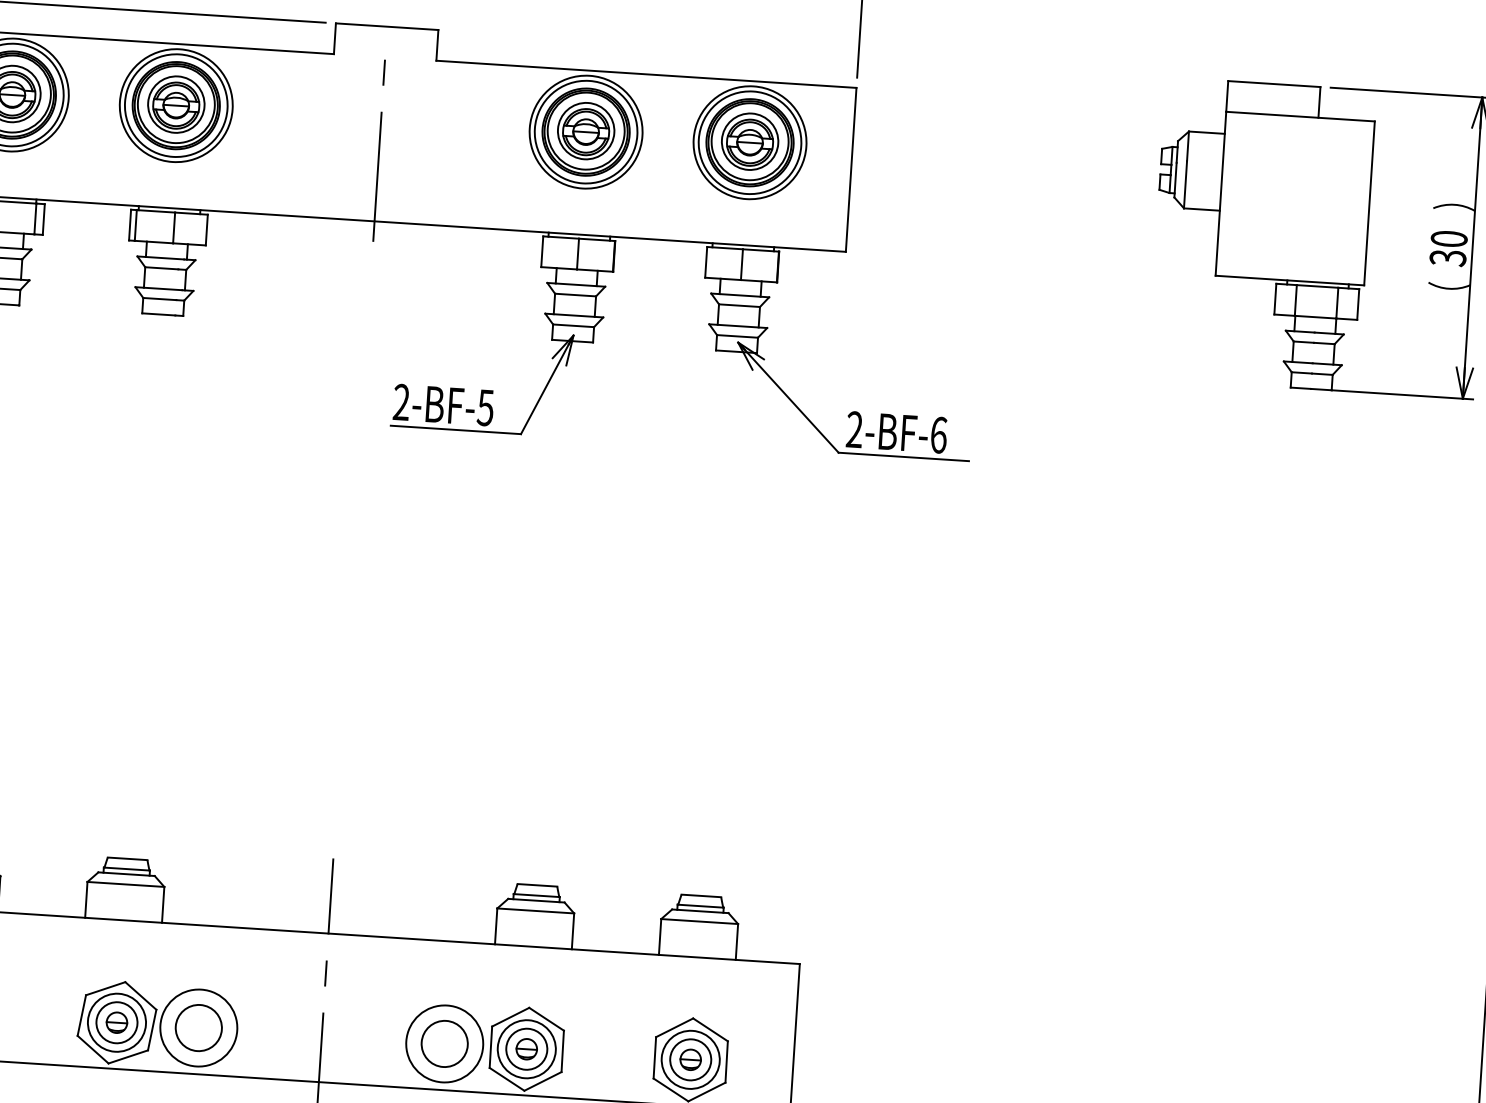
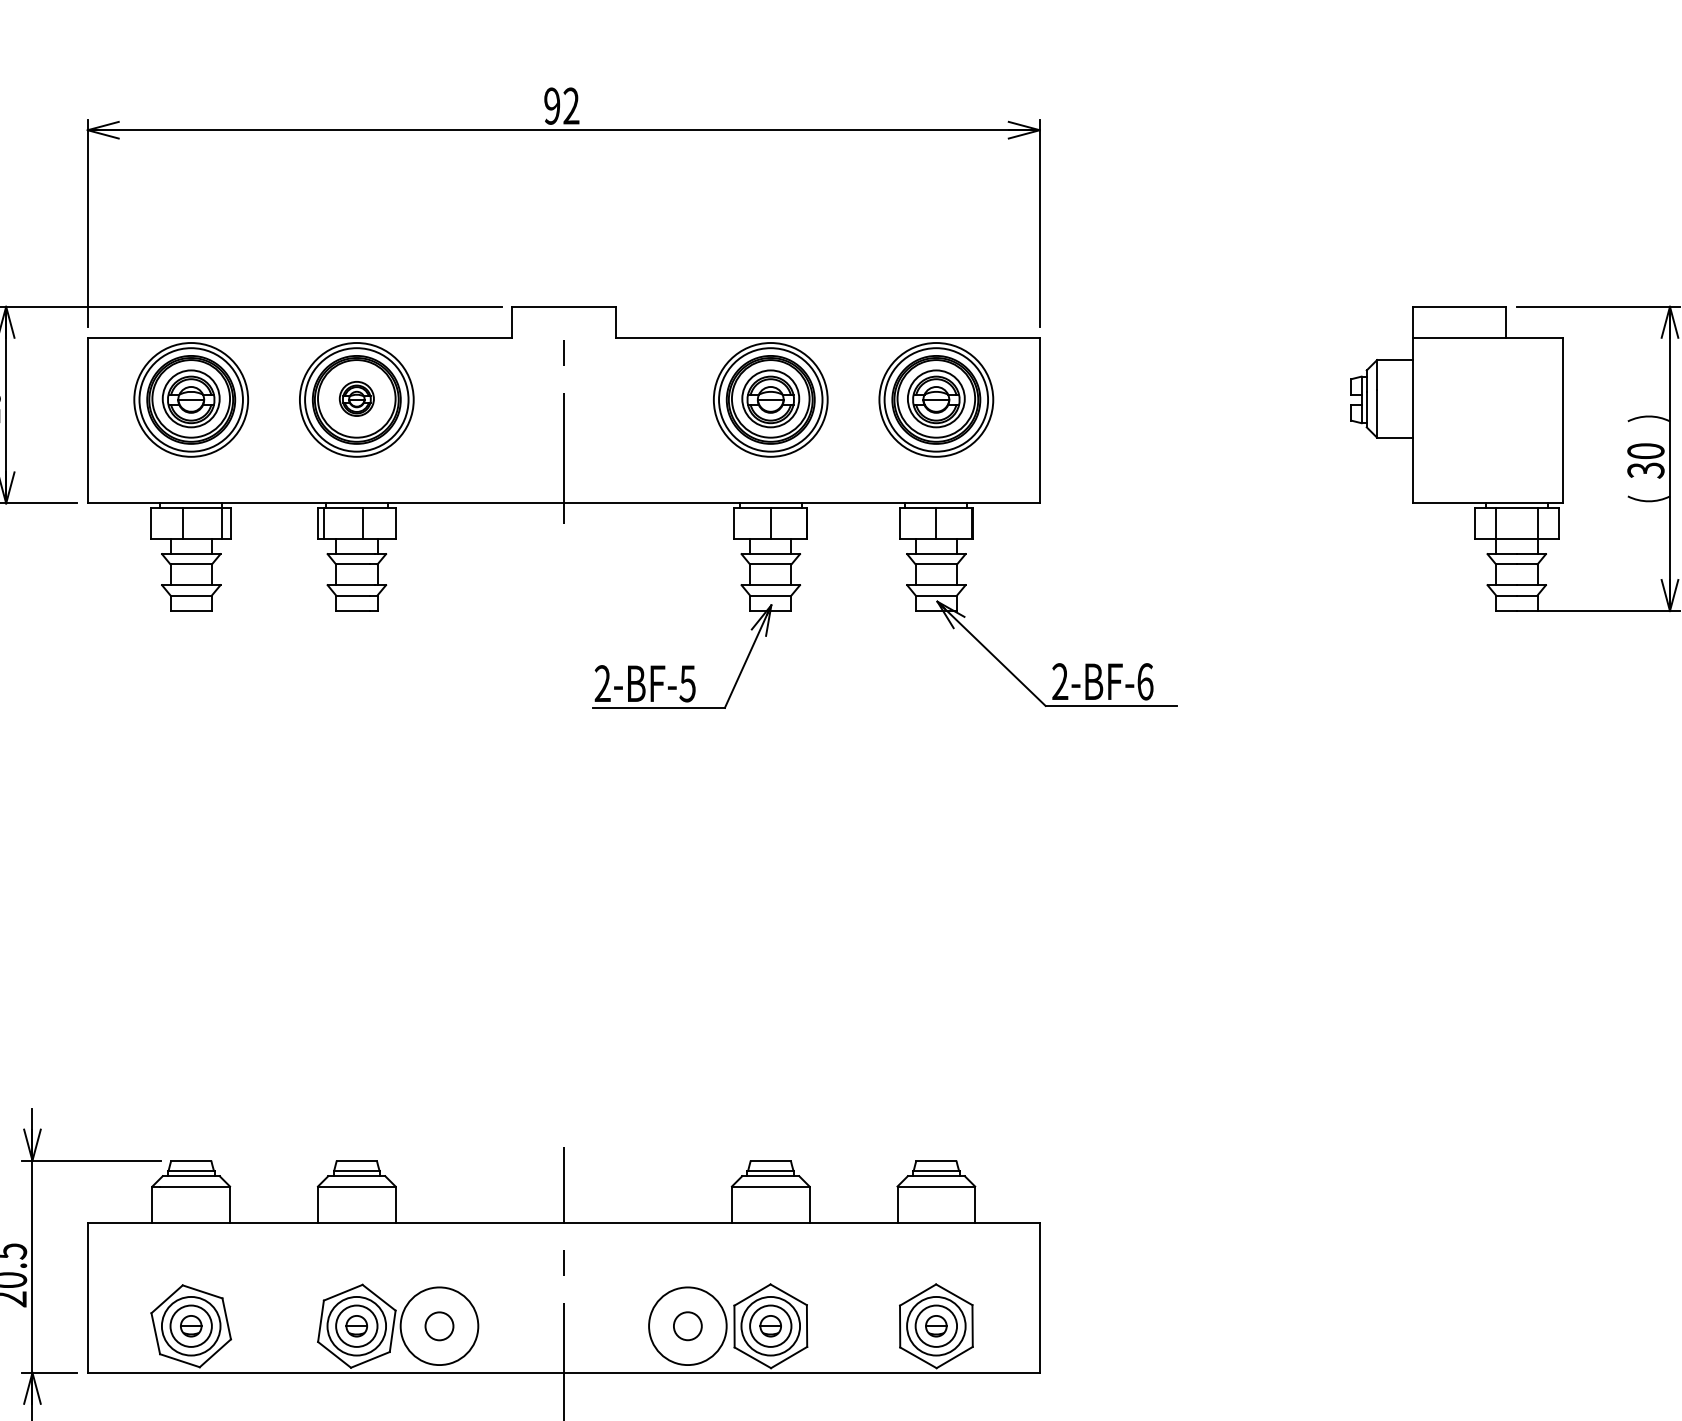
part: (176, 104) -> (356, 398), size x0.6
circle: (198, 1028) -> (439, 1326), size x0.6
circle: (444, 1043) -> (687, 1325), size x0.6

